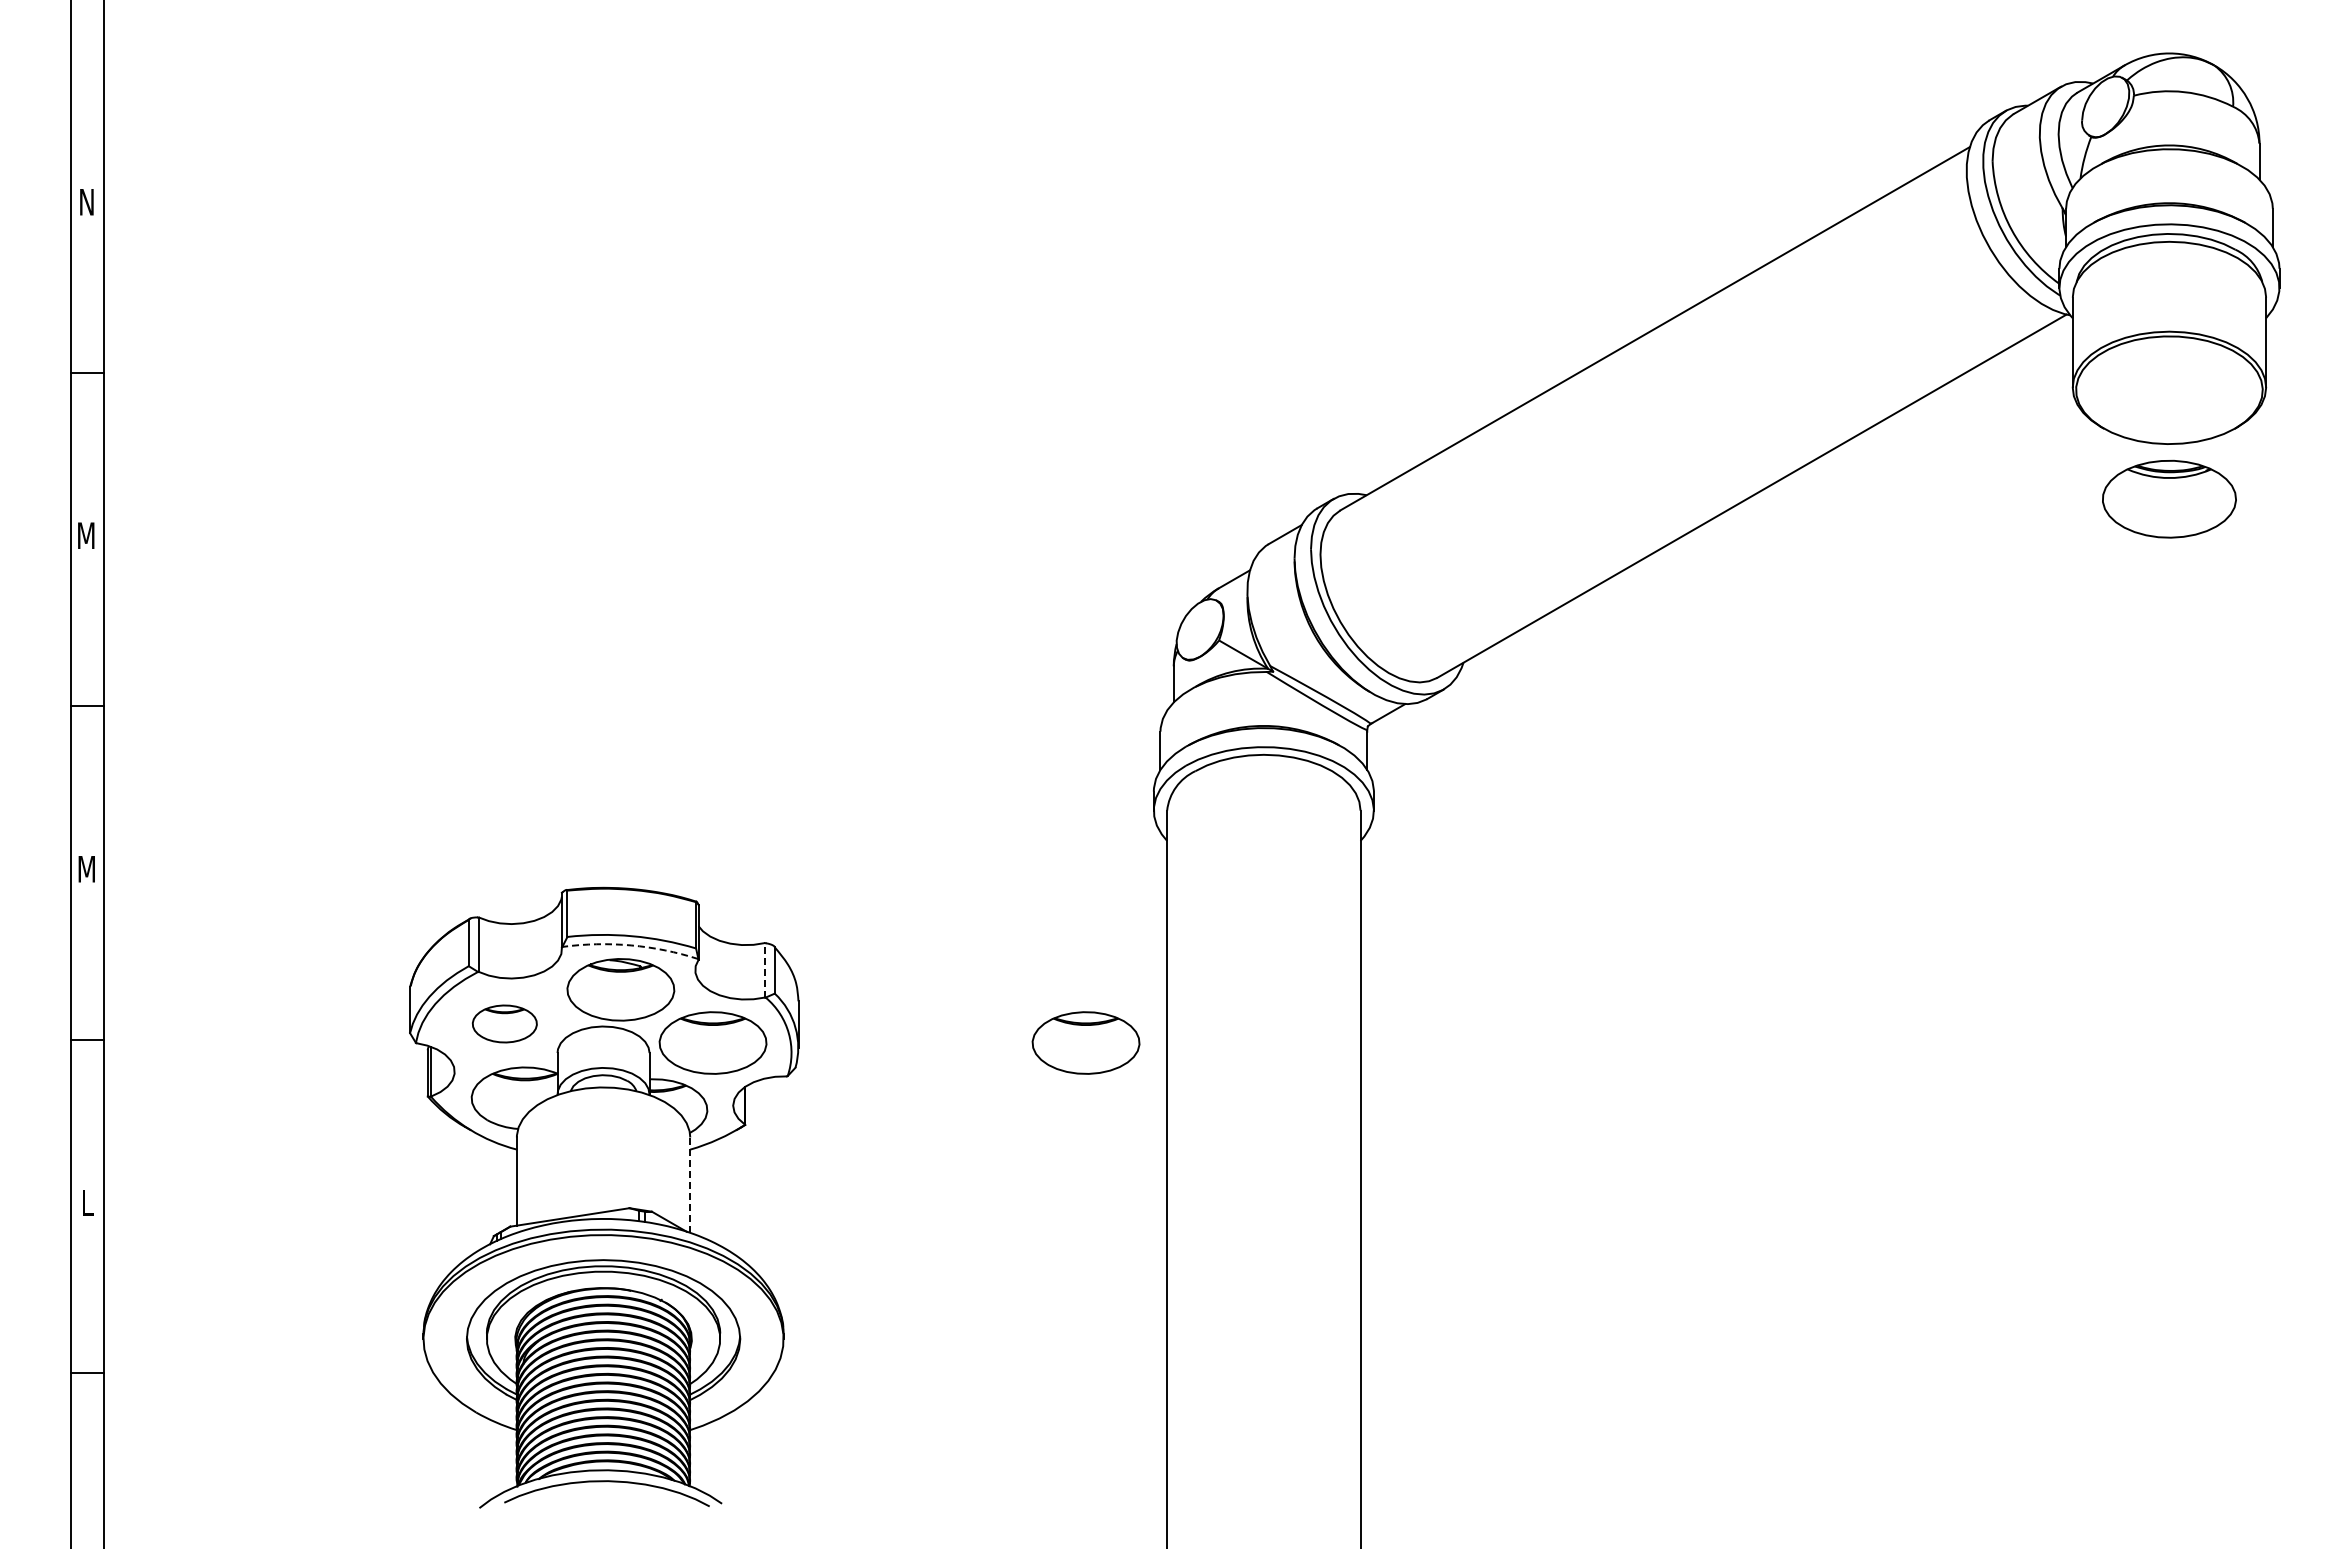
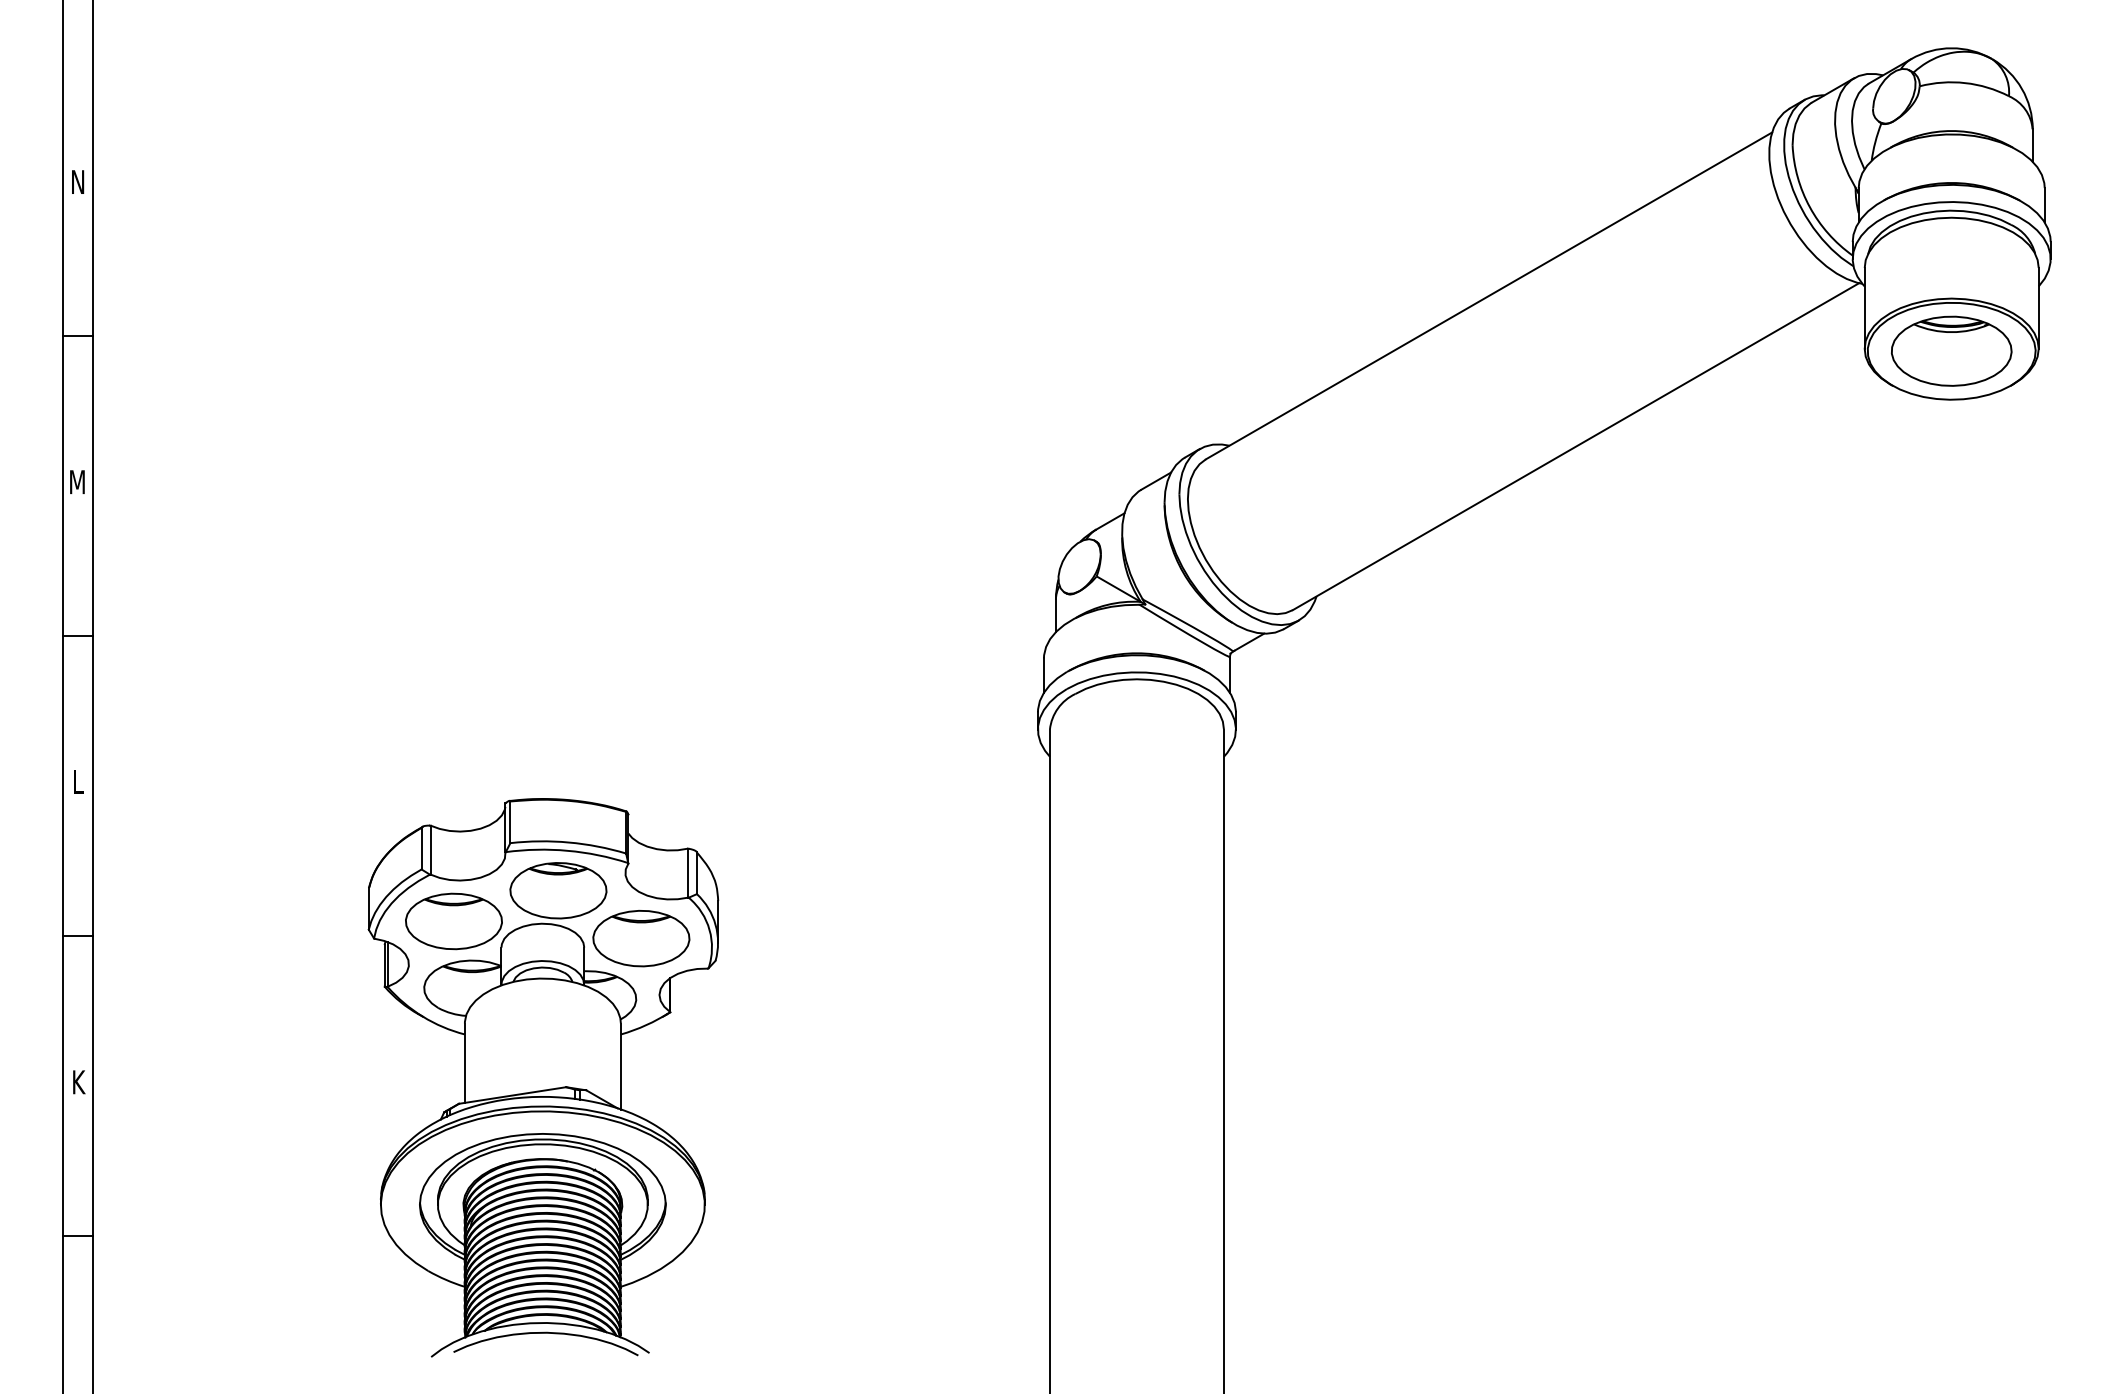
part: (2169, 498) -> (1951, 350), moved
text: (86, 869) -> (77, 782), M -> L
arc: (631, 945) -> (568, 850), dashed -> solid
line: (764, 969) -> (687, 872), dashed -> solid
part: (504, 1023) -> (453, 921), size x1.67
part: (1085, 1042) -> (976, 938), removed
line: (690, 1185) -> (621, 1066), dashed -> solid
text: (88, 1202) -> (79, 1082), L -> K

